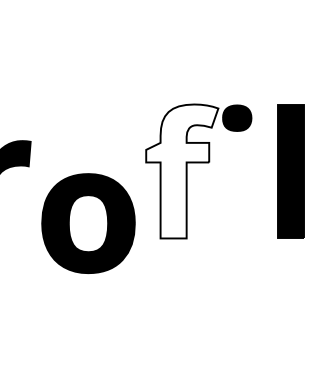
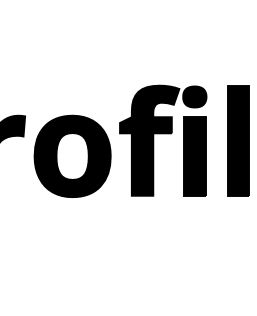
fill: (182, 171) -> (149, 140), added
part: (236, 190) -> (194, 156), added
part: (88, 223) -> (72, 156), moved

